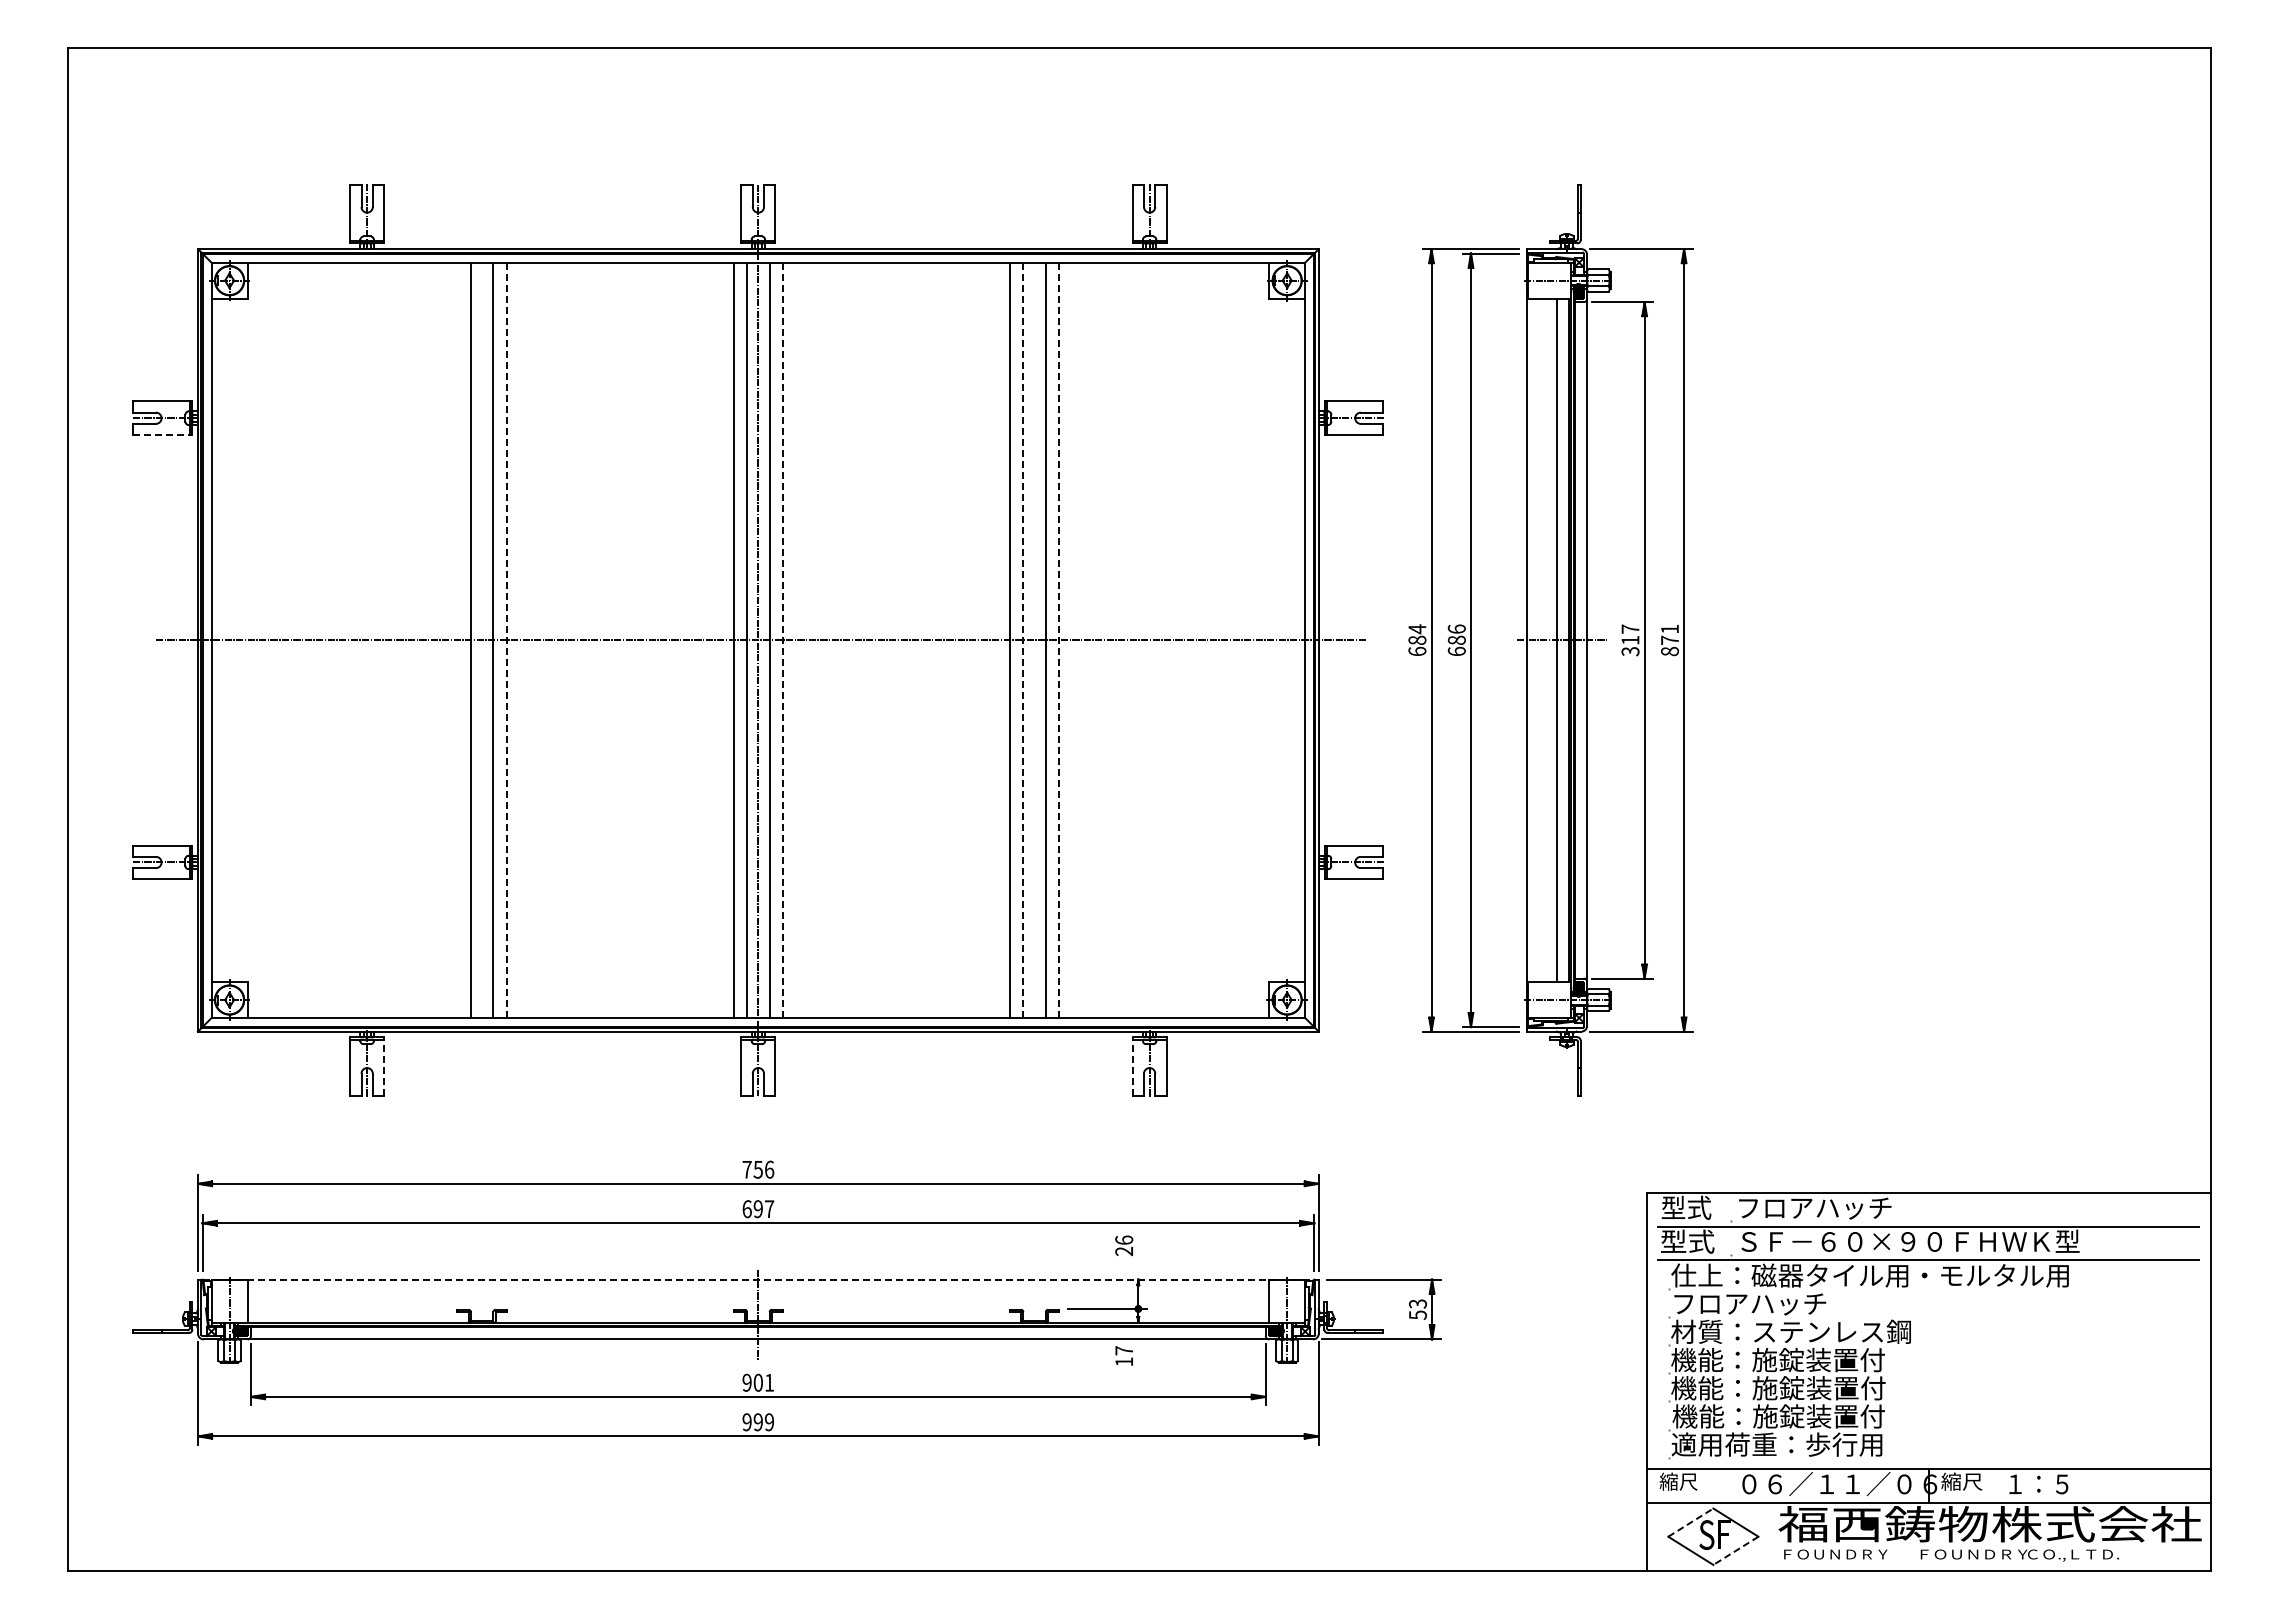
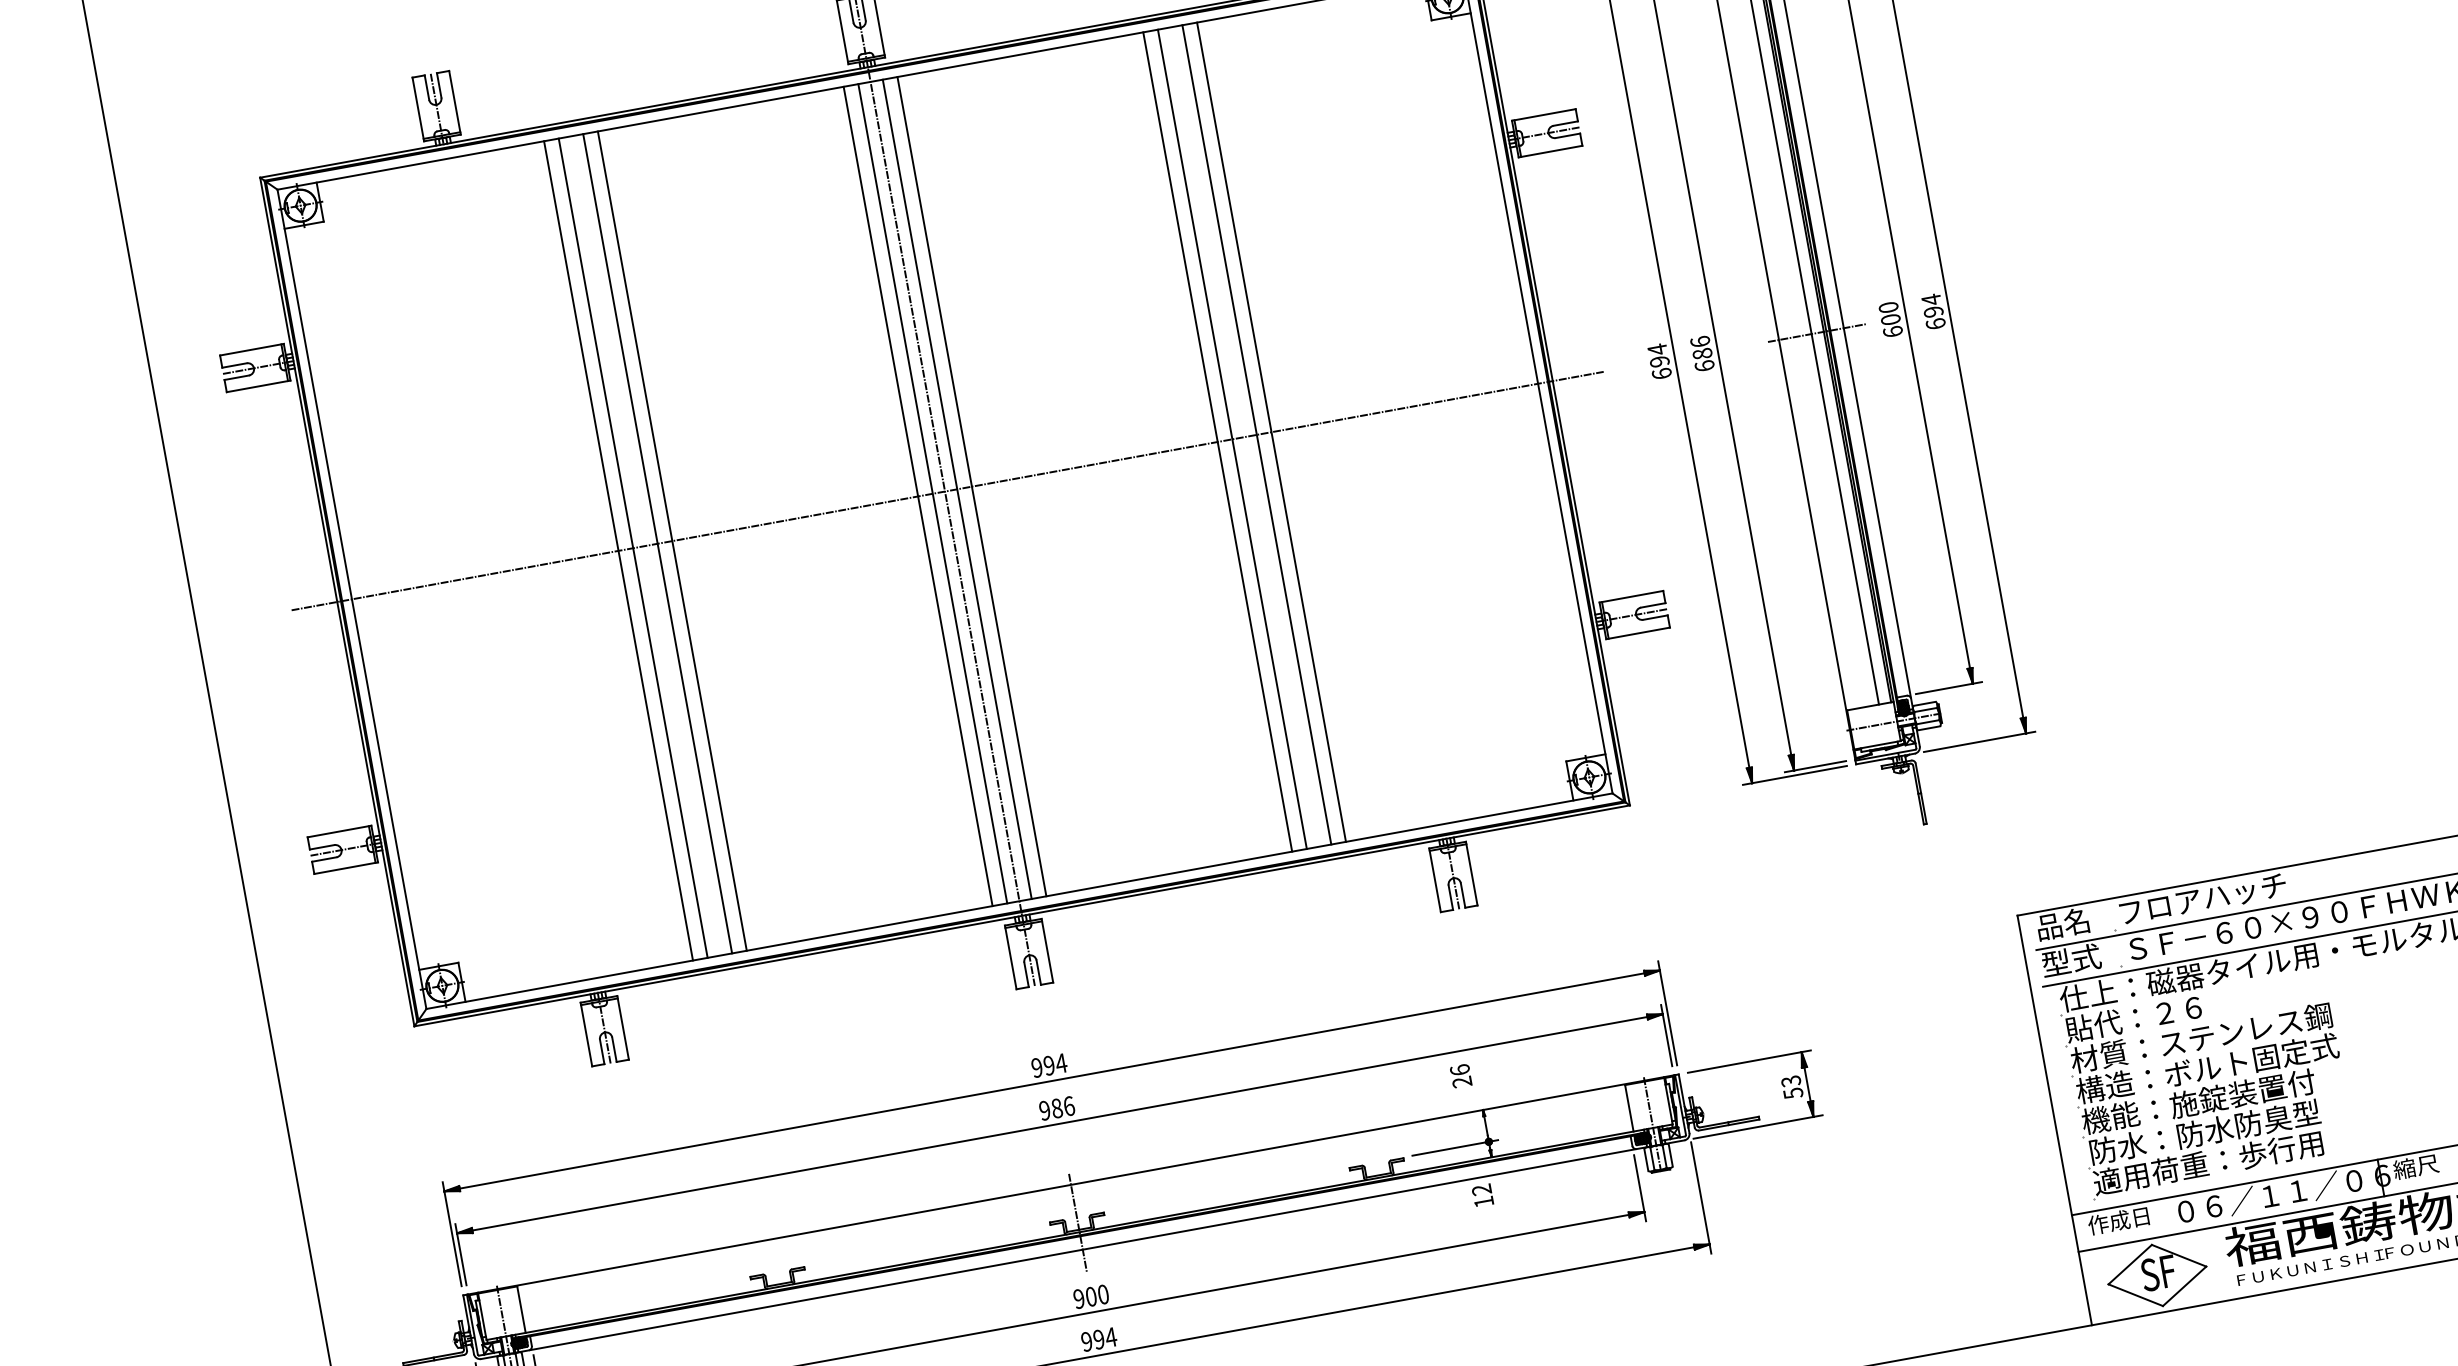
line: (163, 435) -> (259, 386), dashed -> solid
text: (1417, 639) -> (1659, 360), 684 -> 694
line: (457, 640) -> (618, 551), added
line: (506, 640) -> (671, 541), dashed -> solid
line: (783, 640) -> (972, 486), dashed -> solid
line: (1023, 640) -> (1232, 439), dashed -> solid
line: (1059, 640) -> (1271, 432), dashed -> solid
text: (1630, 640) -> (1890, 319), 317 -> 600
text: (1669, 640) -> (1933, 312), 871 -> 694
line: (384, 1066) -> (623, 1027), dashed -> solid
line: (1132, 1066) -> (1434, 879), dashed -> solid
text: (758, 1169) -> (1049, 1065), 756 -> 994
text: (1686, 1207) -> (2063, 923), 型式 -> 品名
text: (758, 1209) -> (1057, 1108), 697 -> 986
line: (758, 1279) -> (1071, 1184), dashed -> solid
text: (1748, 1303) -> (2149, 1015), フロアハッチ -> 貼代：２６
text: (1123, 1350) -> (1480, 1189), 17 -> 12
text: (1792, 1359) -> (2208, 1067), 機能：施錠装置付 -> 構造：ボルト固定式
text: (769, 1382) -> (1103, 1294), 901 -> 900
text: (1778, 1416) -> (2204, 1132), 機能：施錠装置付 -> 防水：防水防臭型
text: (769, 1422) -> (1111, 1337), 999 -> 994
text: (1687, 1481) -> (2118, 1220), 縮尺 -> 作成日
line: (1690, 1522) -> (2129, 1264), dashed -> solid
line: (1735, 1550) -> (2184, 1286), dashed -> solid
text: (1857, 1554) -> (2317, 1266), ＦＯＵＮＤＲＹ -> ＦＵＫＵＮＩＳＨＩ

